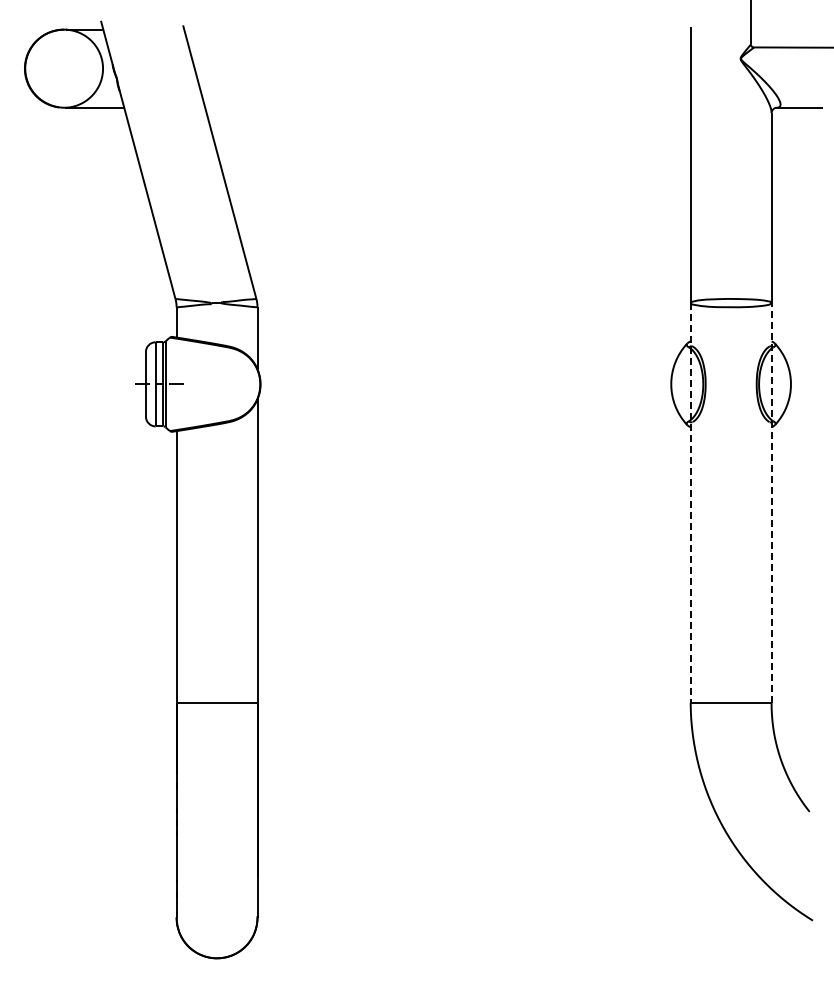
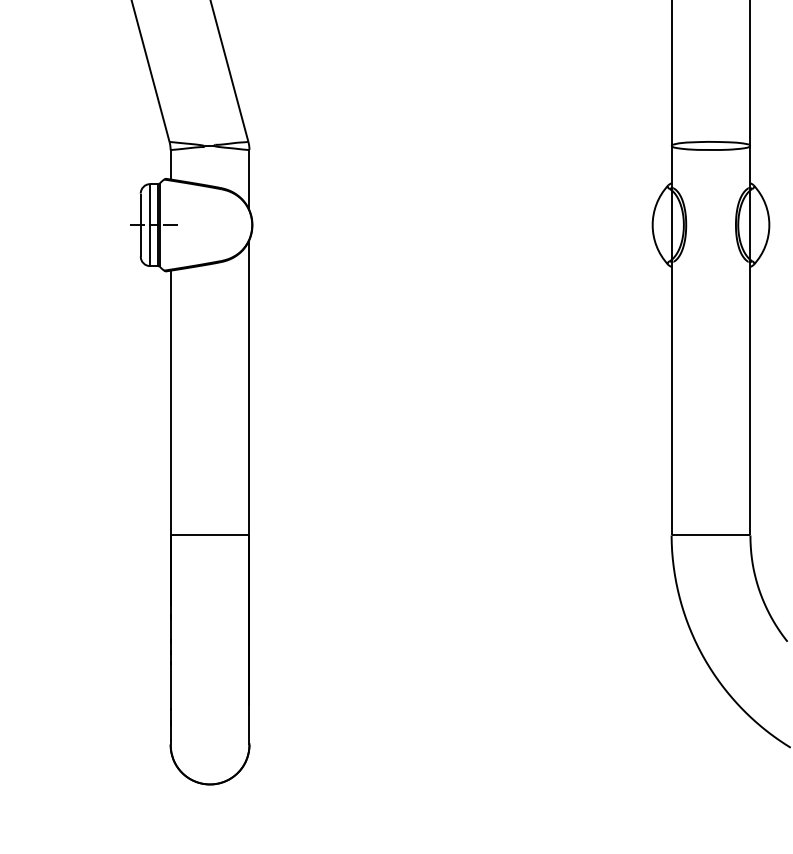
line: (690, 502) -> (671, 340), dashed -> solid
line: (771, 502) -> (750, 340), dashed -> solid

